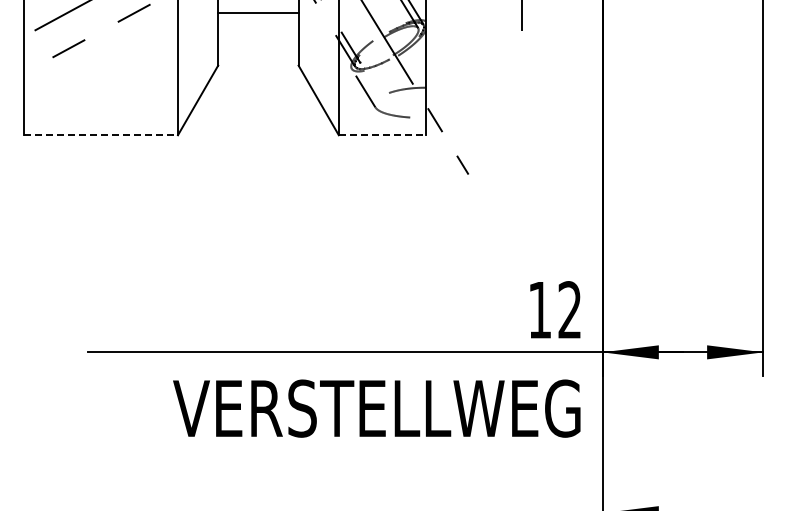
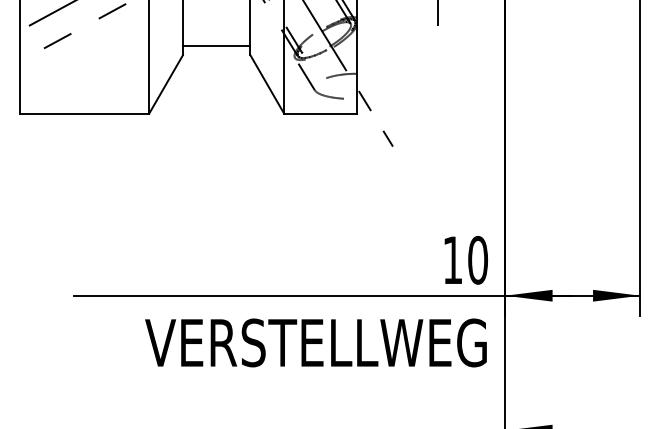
line: (258, 12) -> (216, 45), moved
line: (101, 135) -> (85, 113), dashed -> solid
line: (382, 135) -> (320, 113), dashed -> solid
text: (569, 310) -> (477, 260), 12 -> 10

